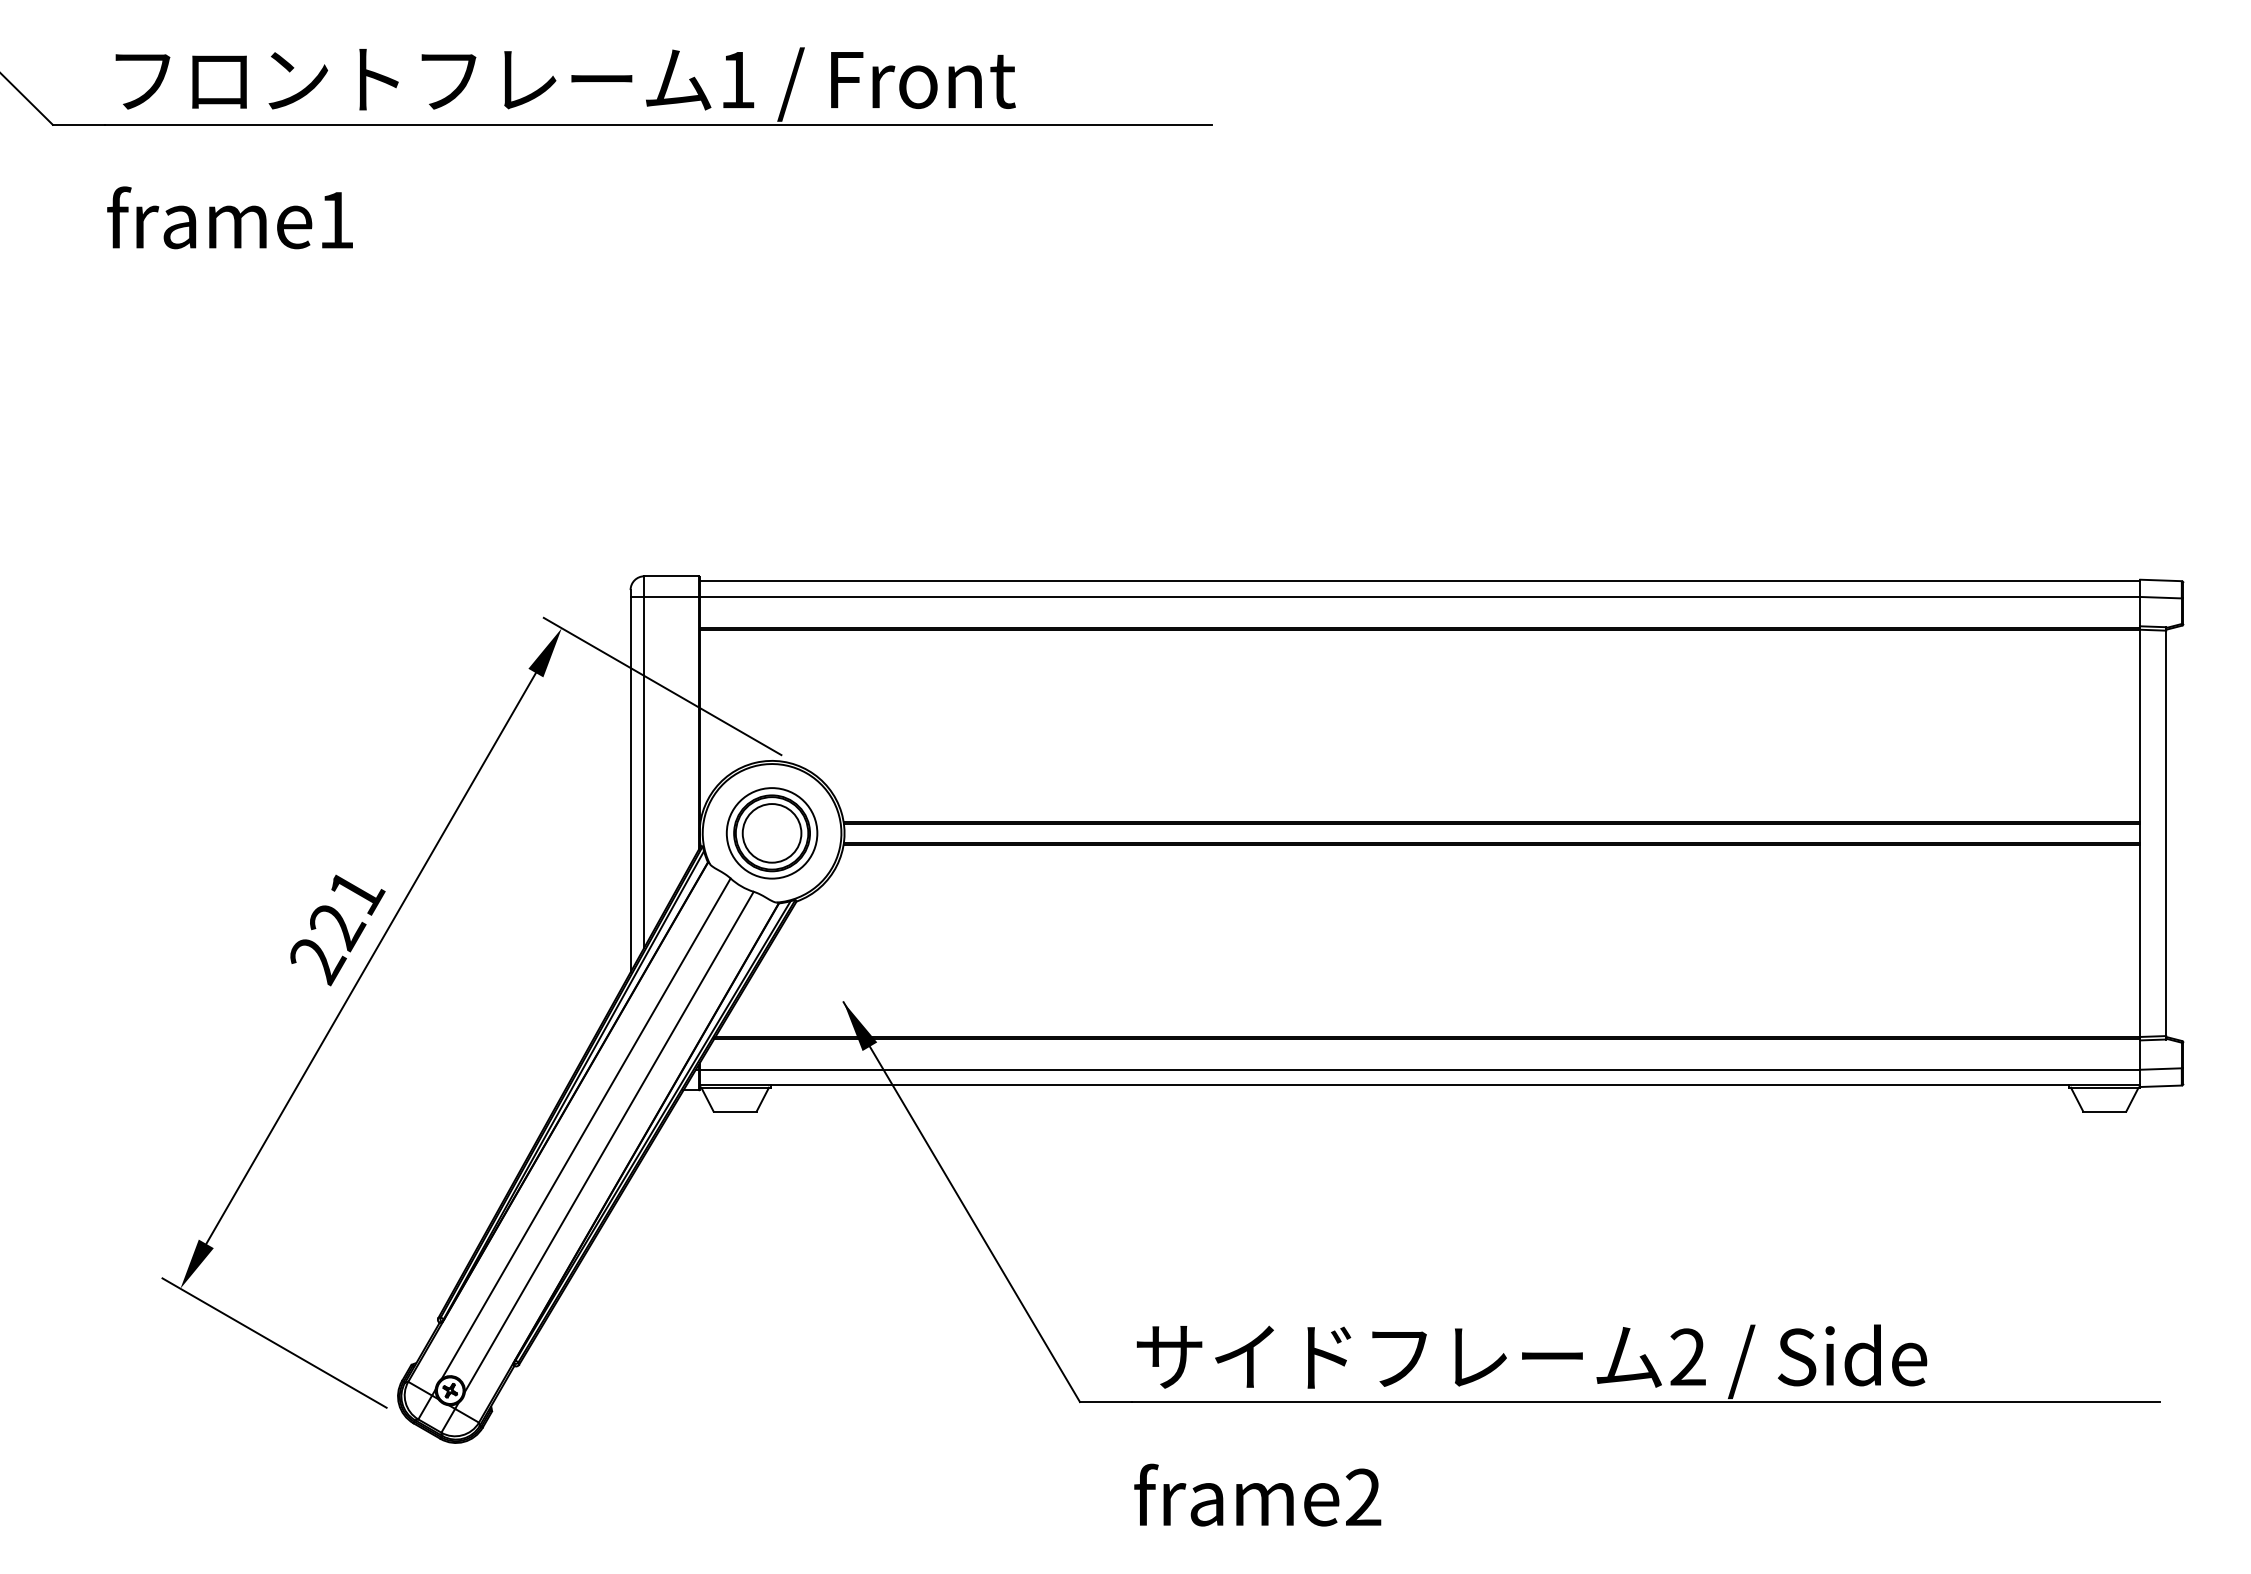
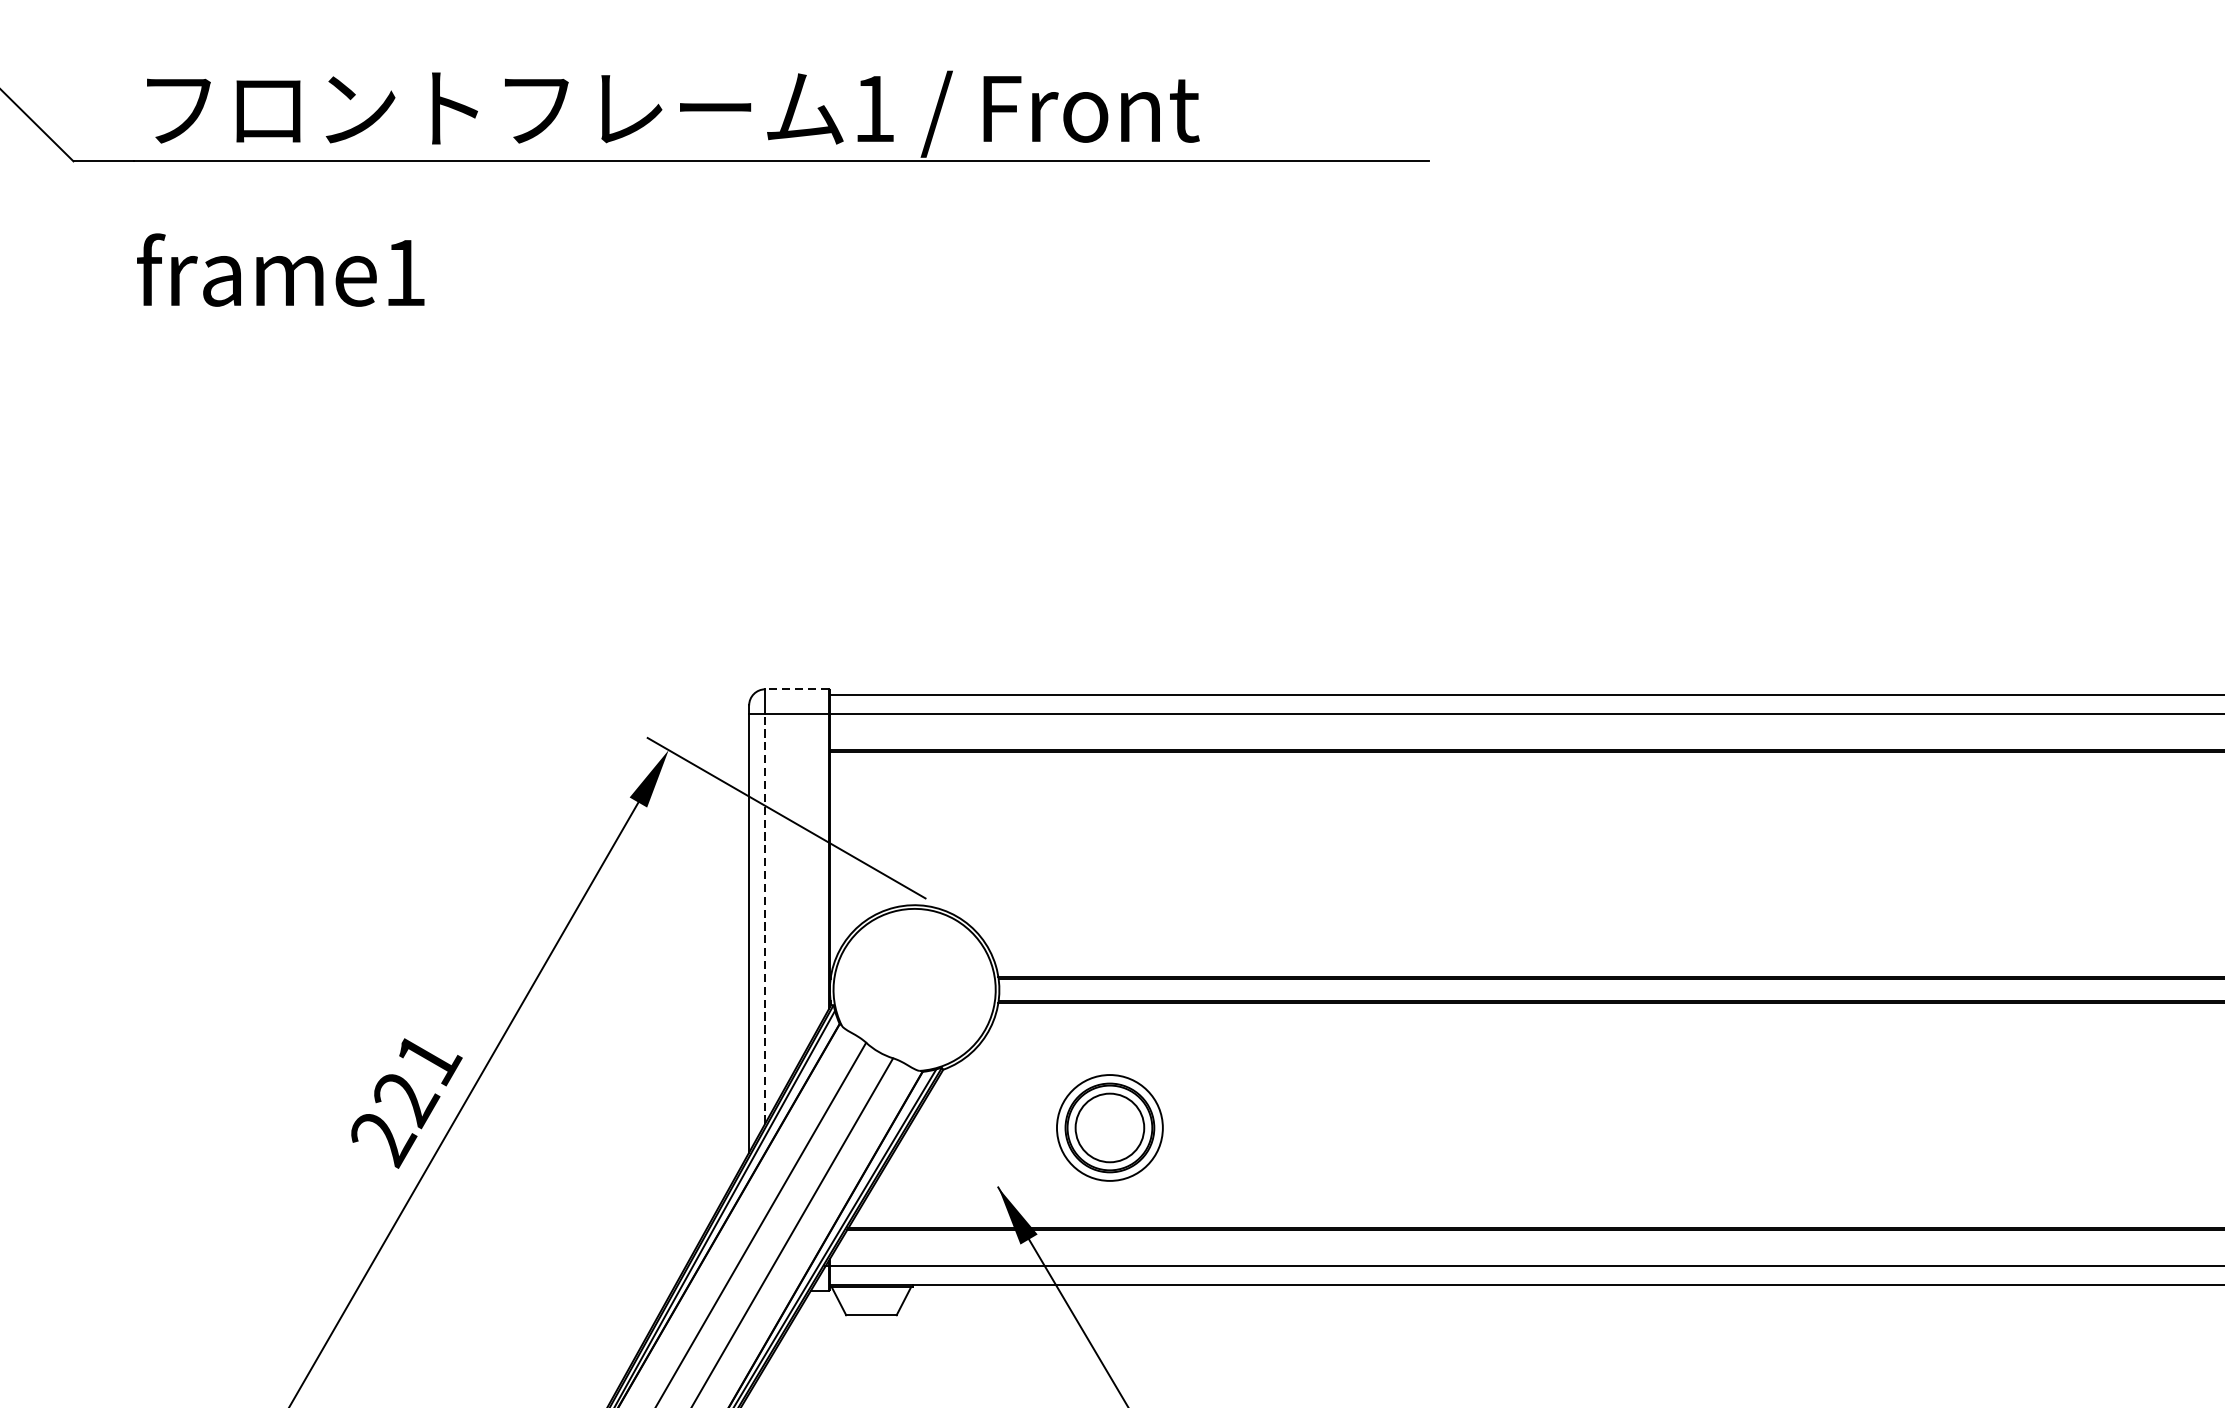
line: (671, 576) -> (797, 689), solid -> dashed
line: (644, 771) -> (765, 917), solid -> dashed
part: (771, 833) -> (1109, 1128), moved

